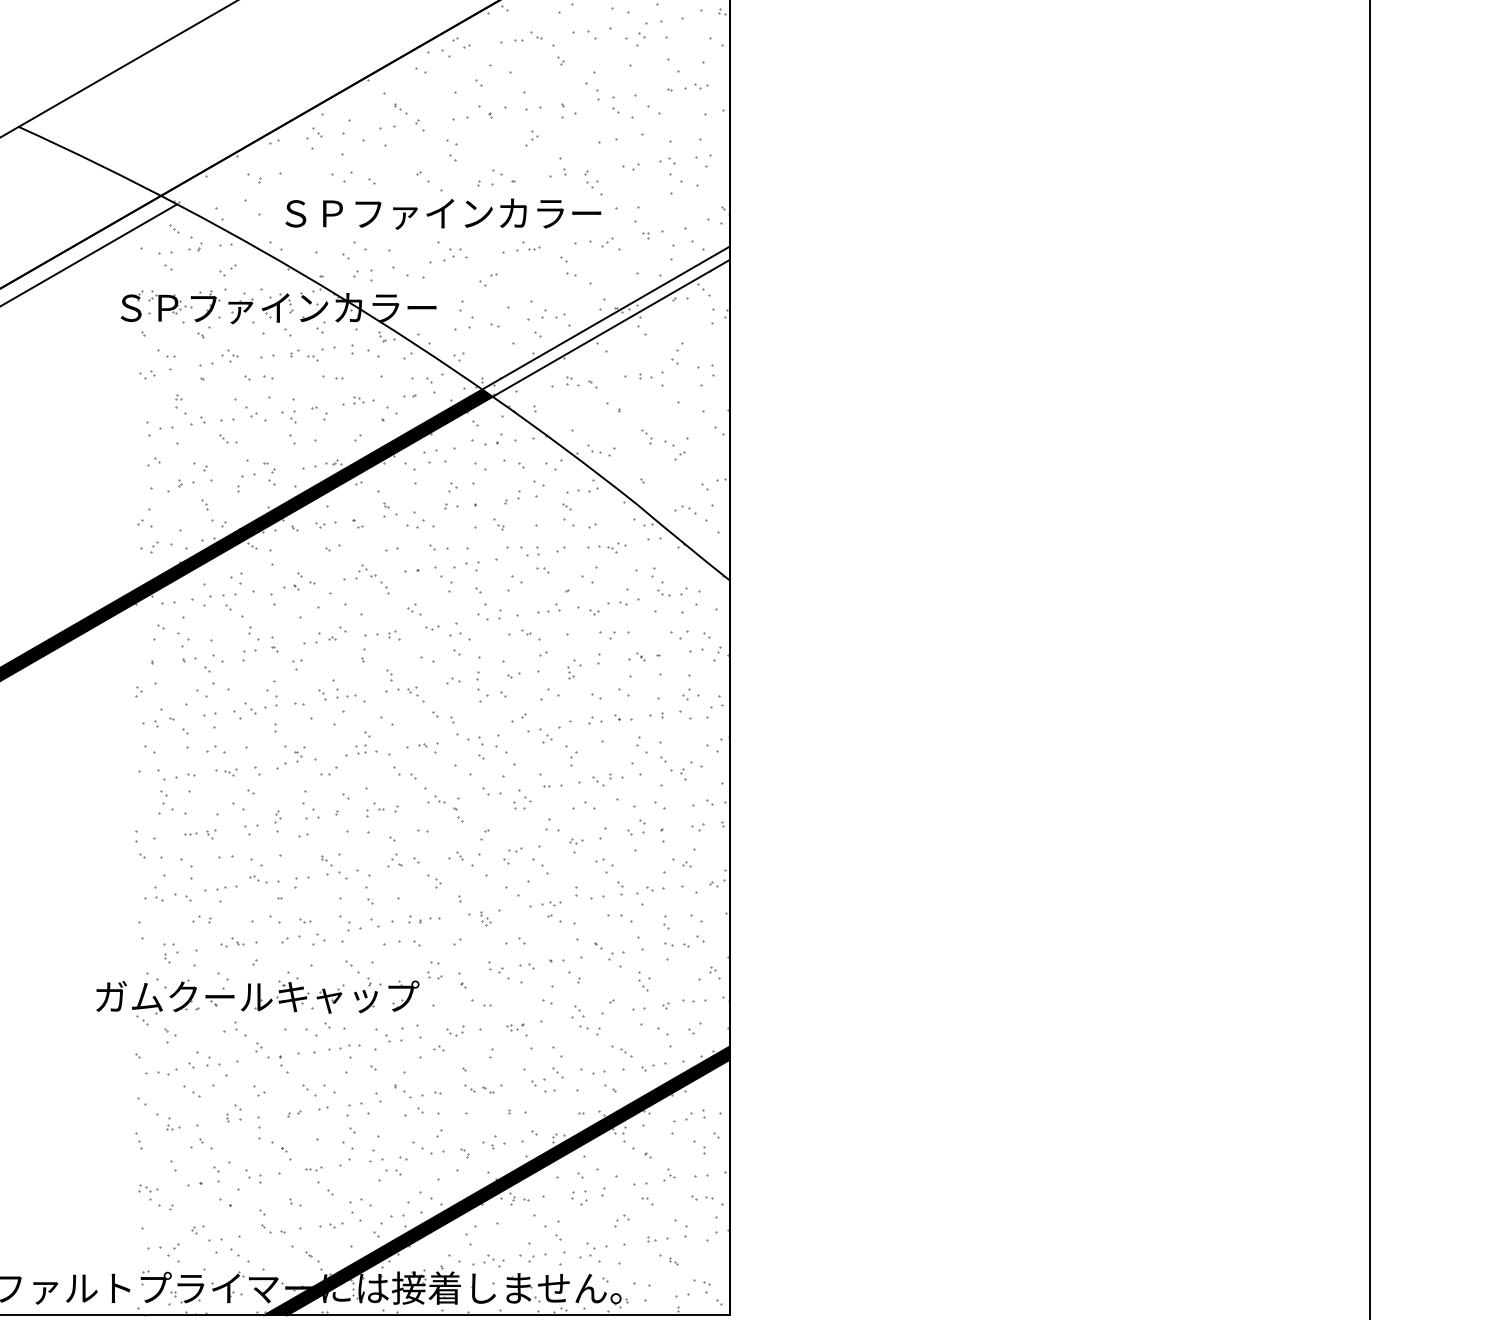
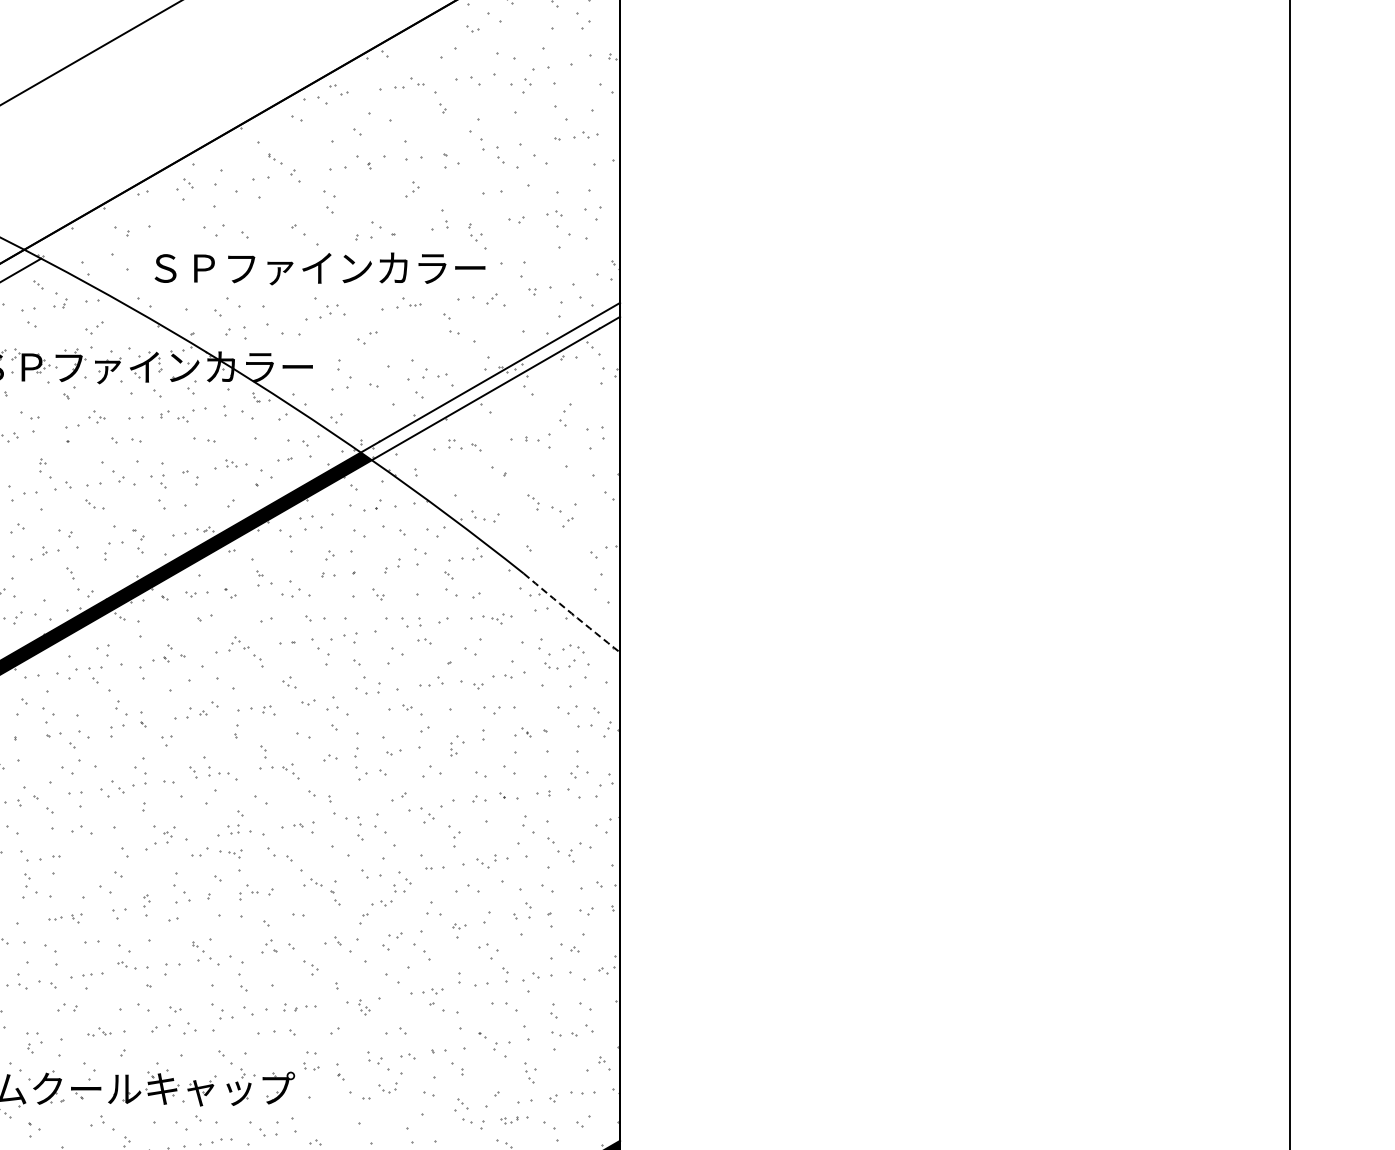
part: (685, 509) -> (573, 648), moved
arc: (683, 543) -> (571, 613), solid -> dashed
part: (226, 772) -> (231, 853), moved
part: (502, 819) -> (382, 903), added
part: (515, 1027) -> (509, 1120), moved
part: (455, 1030) -> (388, 1087), moved

